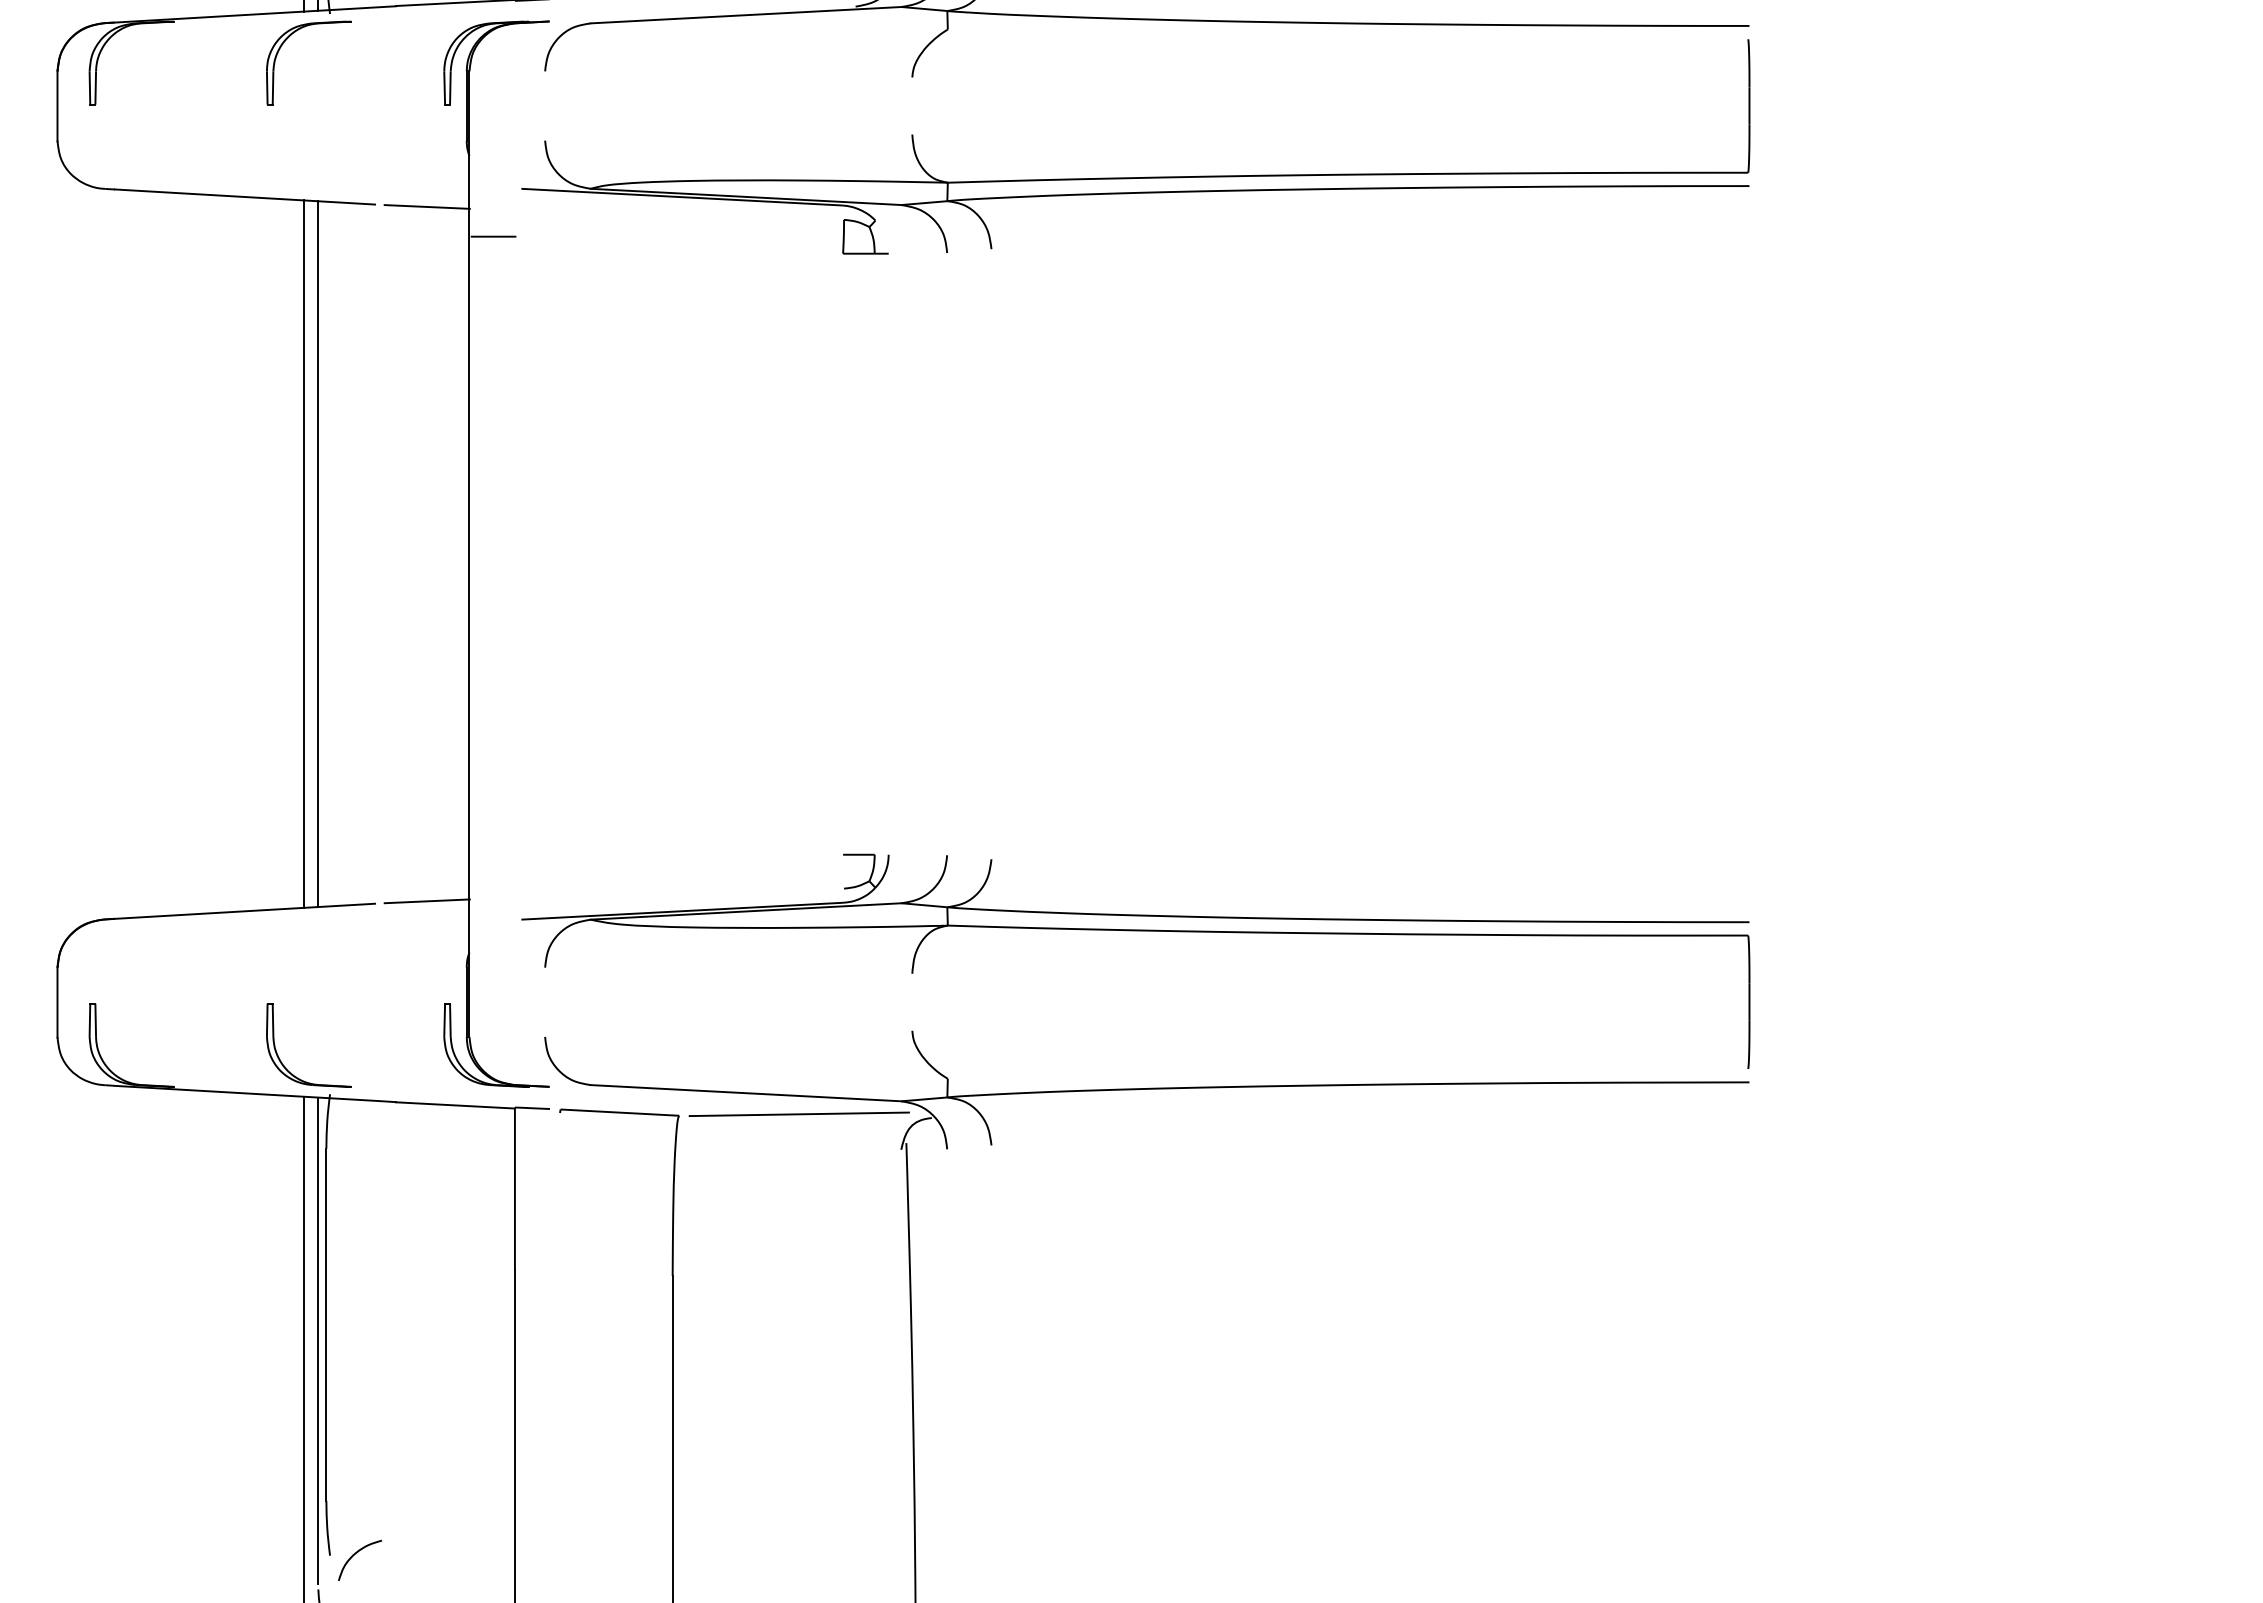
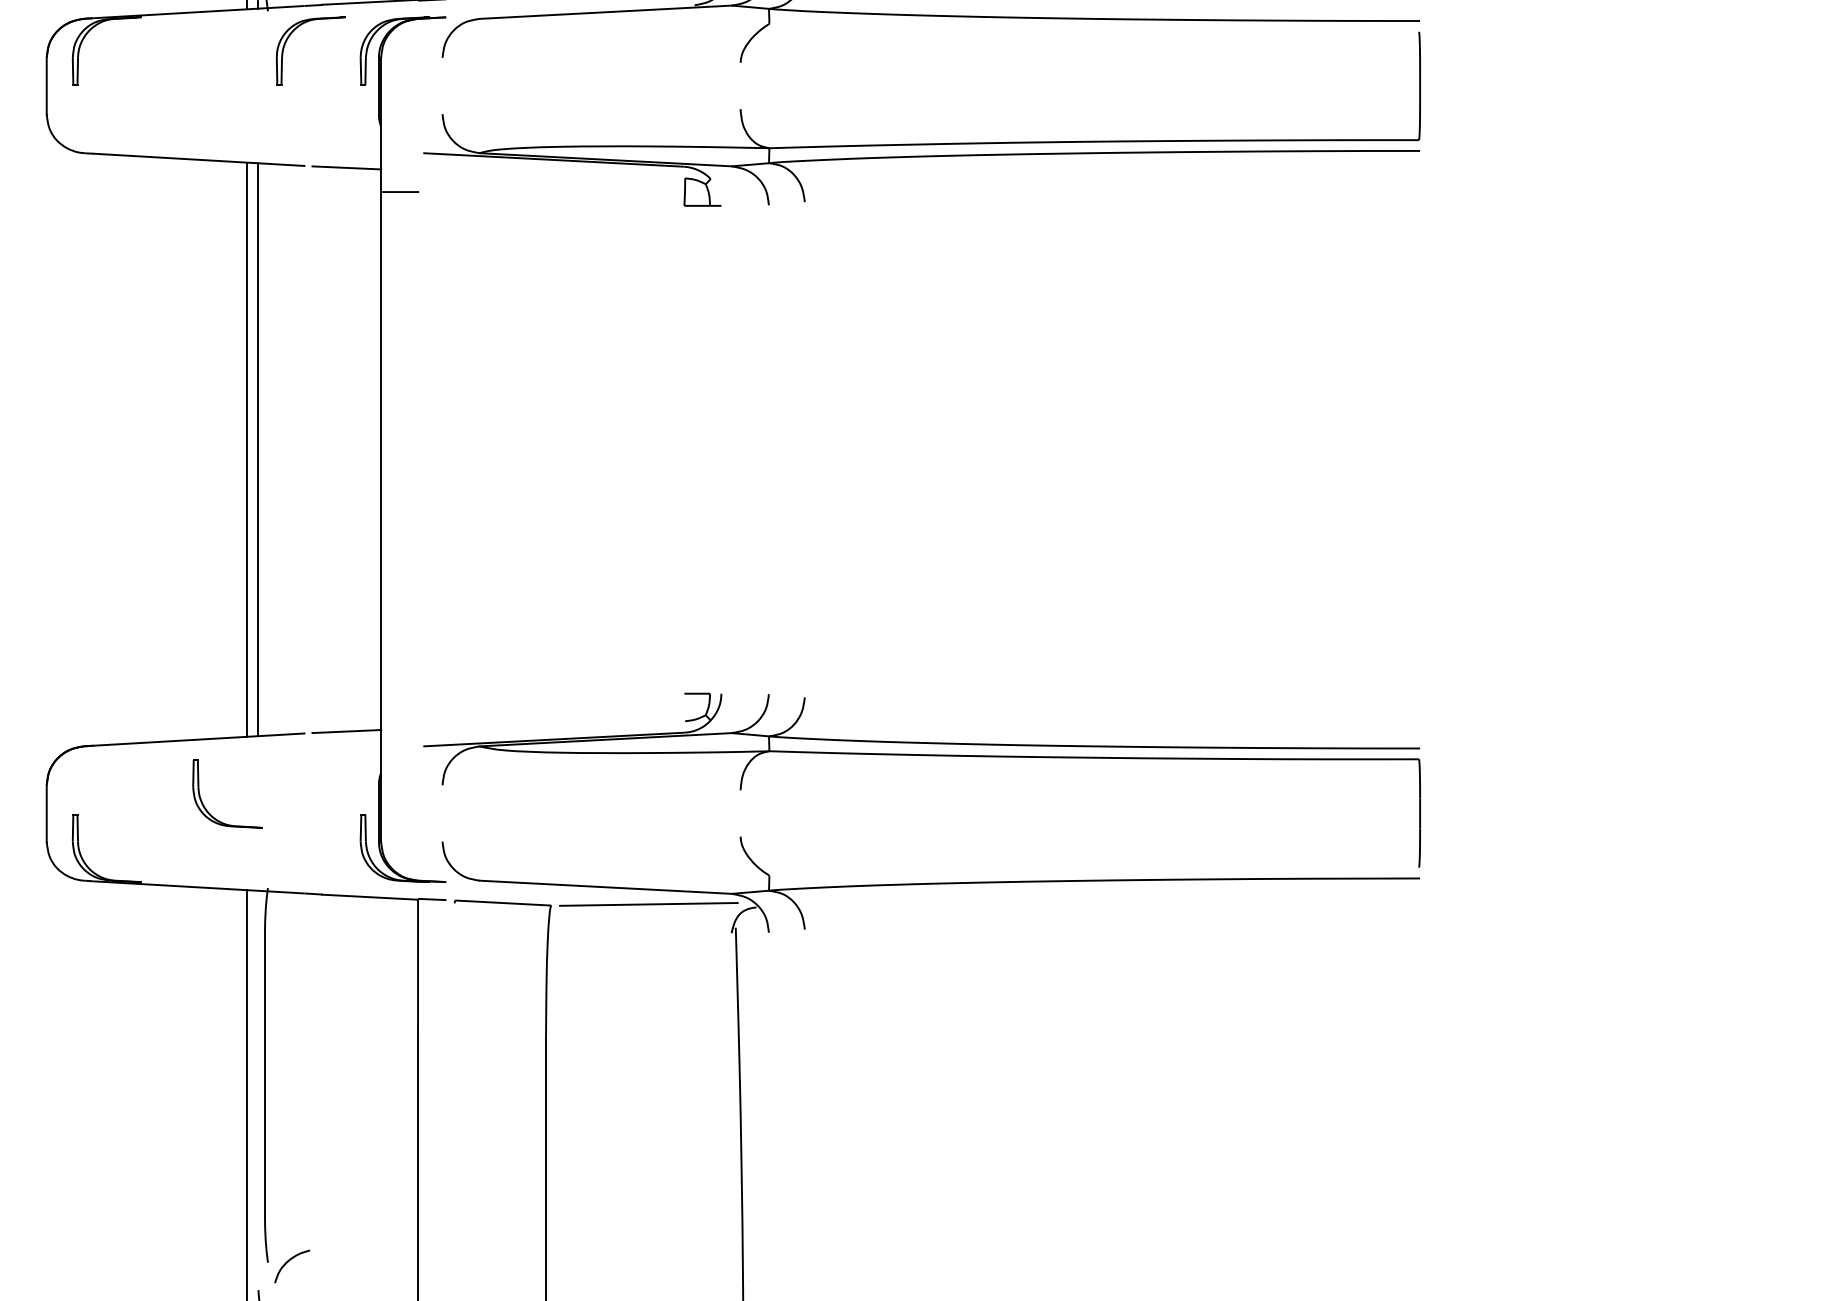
part: (283, 44) -> (290, 36), moved
part: (282, 1062) -> (205, 807), moved
line: (318, 1340) -> (258, 1088), removed

